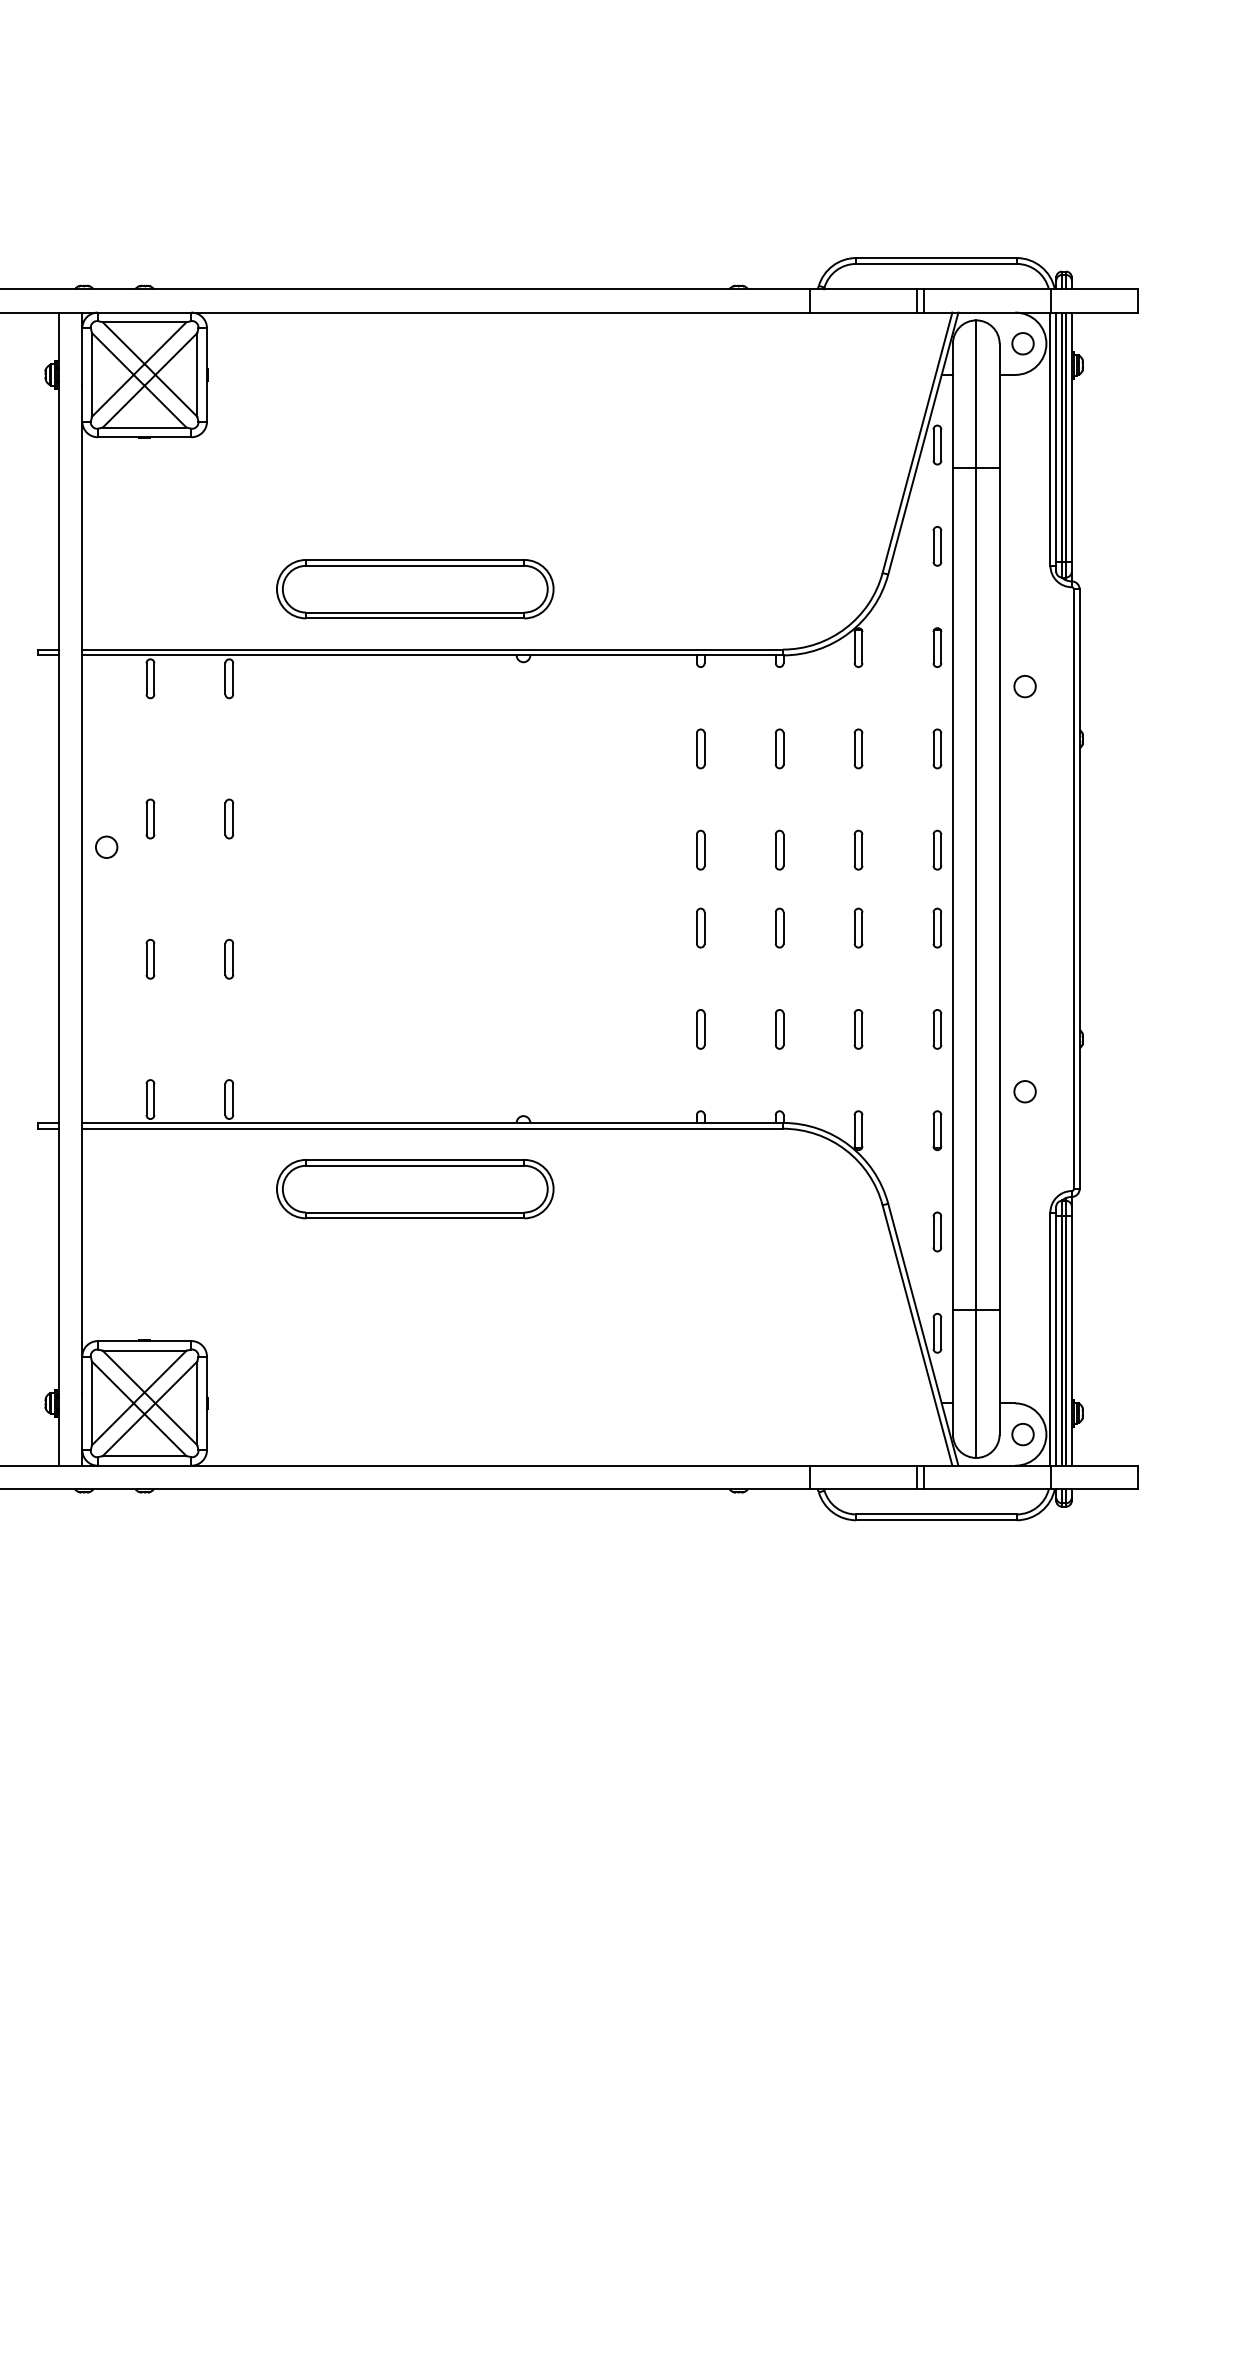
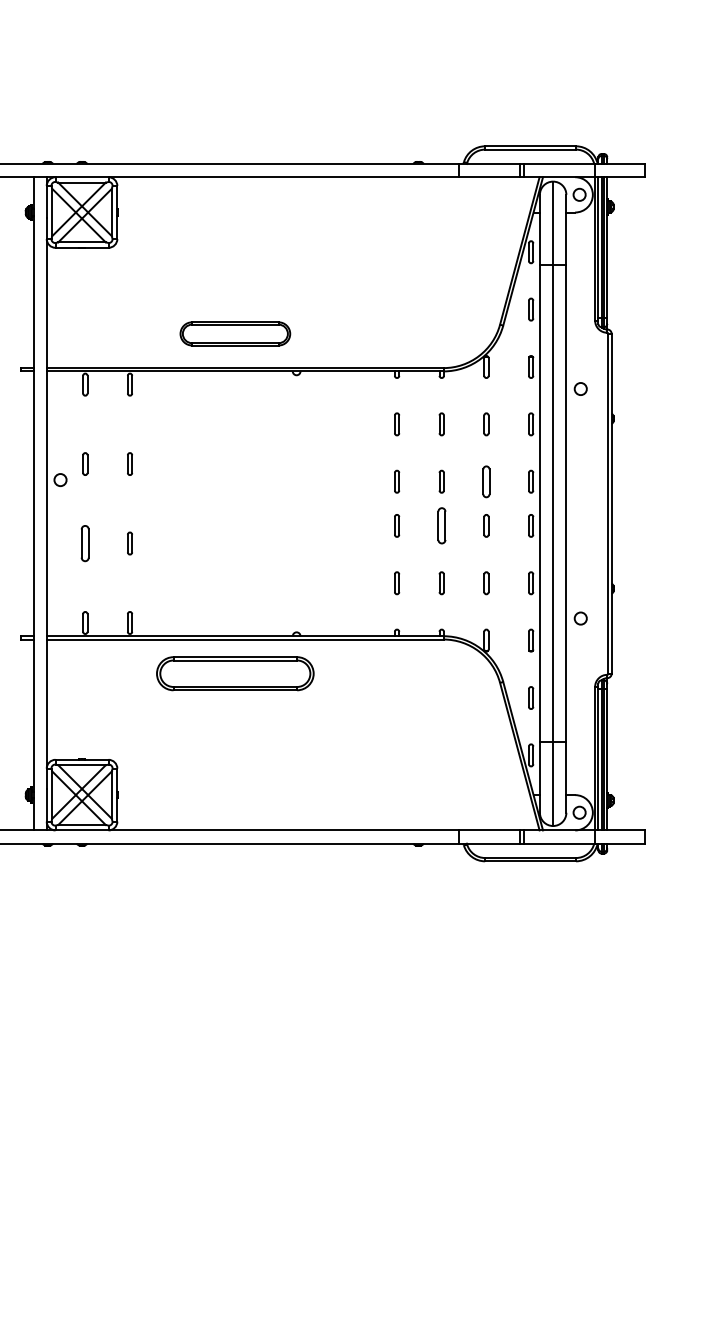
part: (415, 588) -> (235, 333), size x0.7
part: (858, 849) -> (486, 481), size x1.4
part: (779, 927) -> (441, 525), size x1.6
part: (150, 959) -> (85, 543), size x1.6

